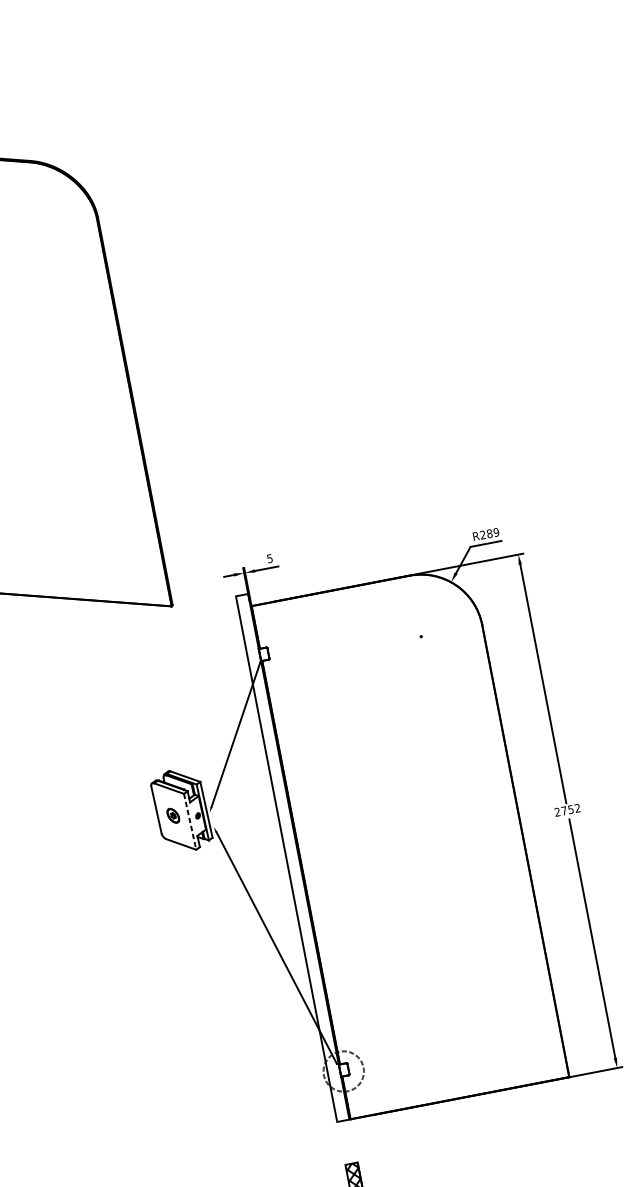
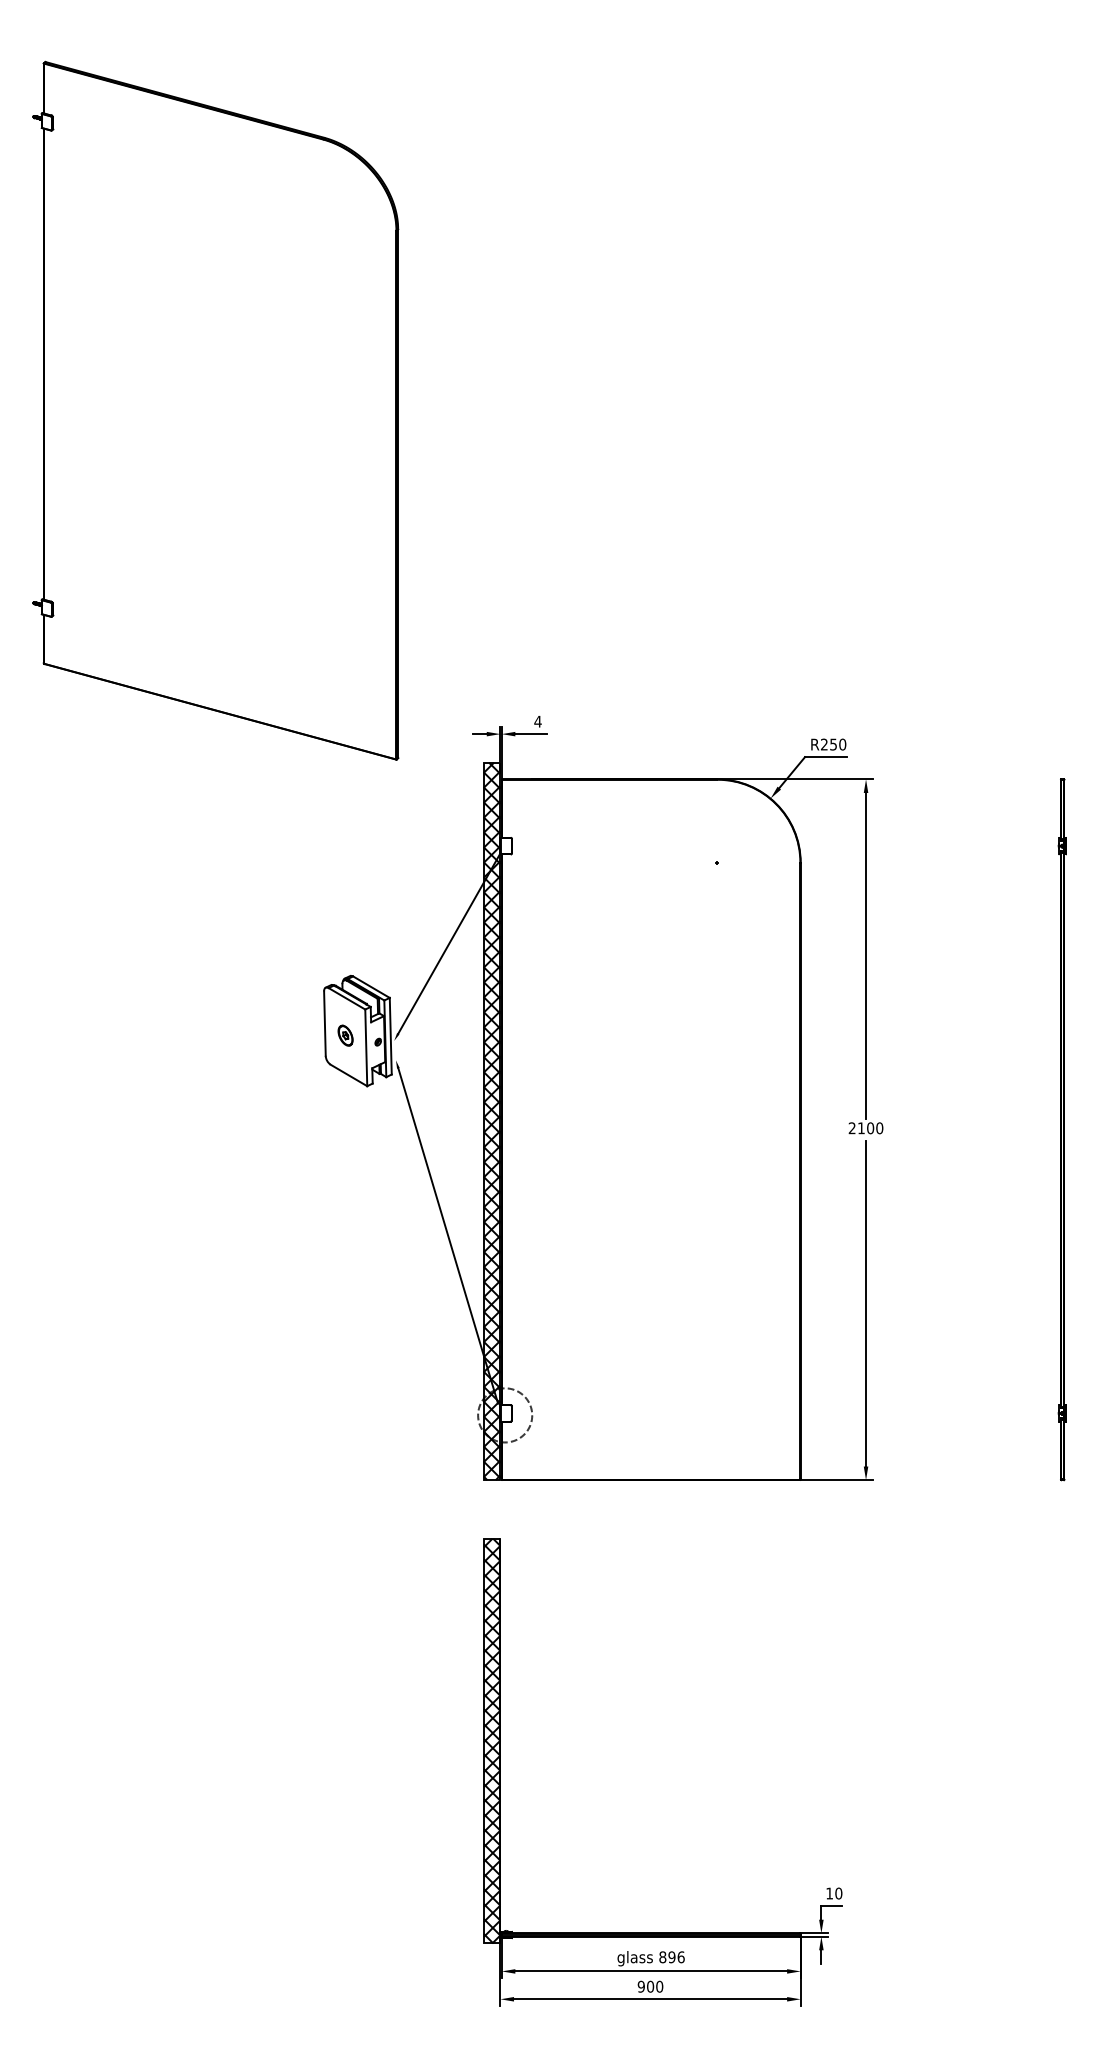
text: (493, 532) -> (838, 744), R289 -> R250
text: (269, 558) -> (537, 721), 5 -> 4
text: (570, 809) -> (870, 1128), 2752 -> 2100
line: (190, 822) -> (366, 1048), dashed -> solid
hatch: (292, 858) -> (491, 1121), added

